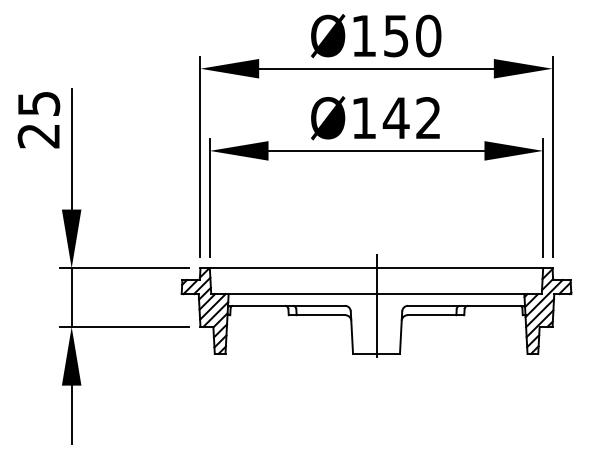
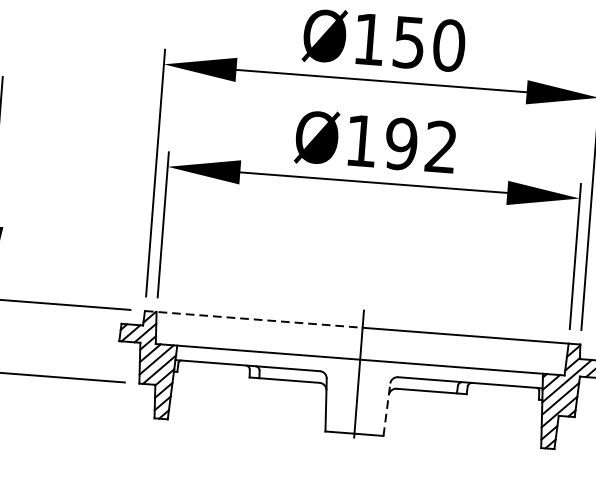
text: (395, 118) -> (400, 144), Ø142 -> Ø192
line: (288, 268) -> (253, 319), solid -> dashed
line: (401, 332) -> (387, 409), solid -> dashed

